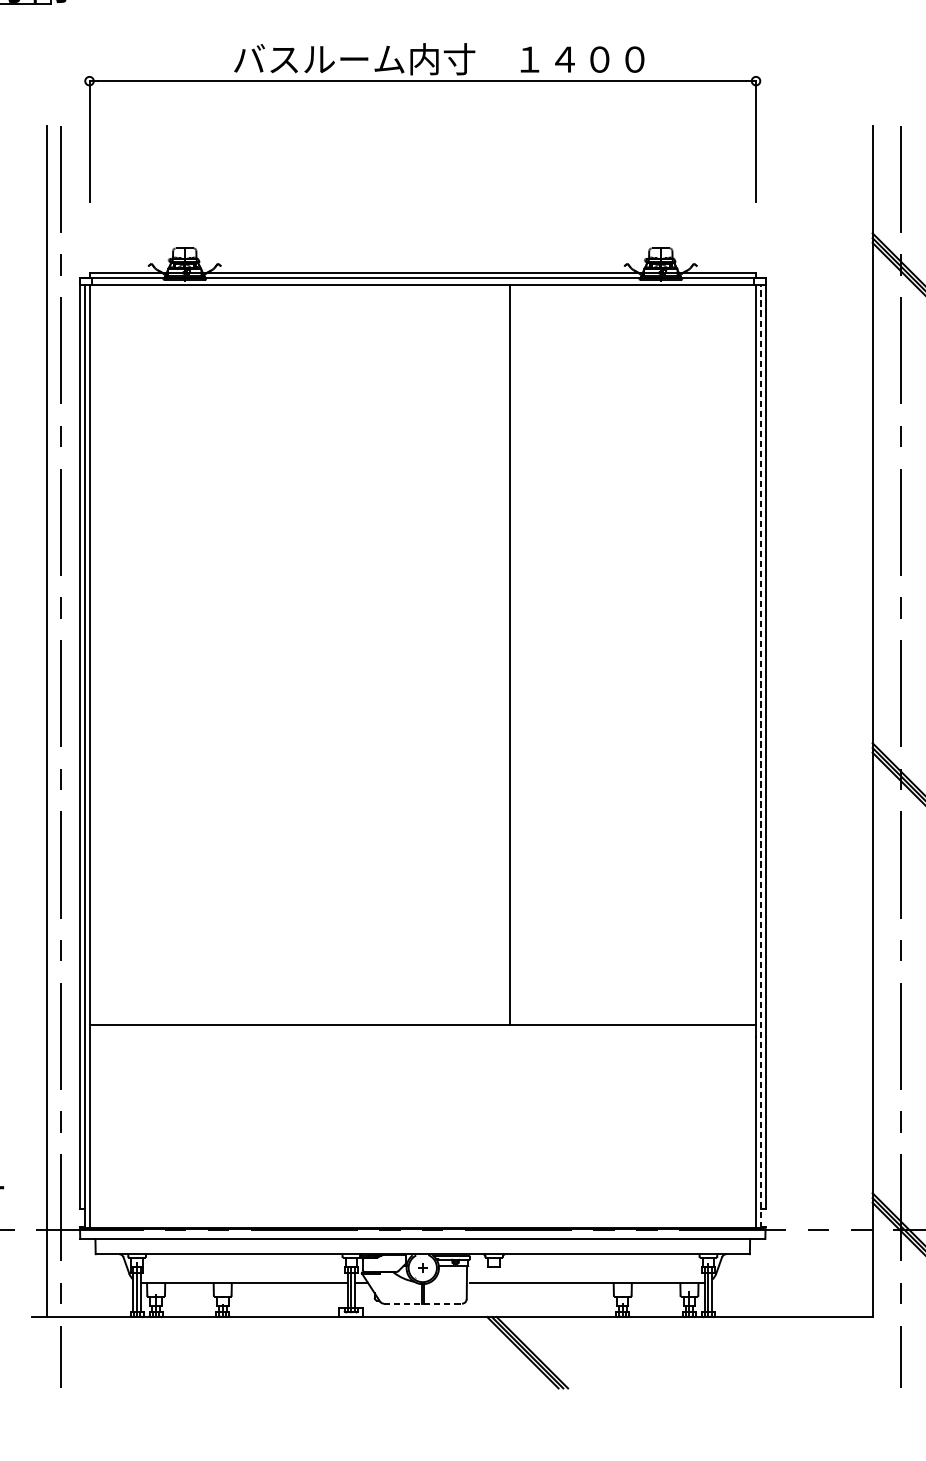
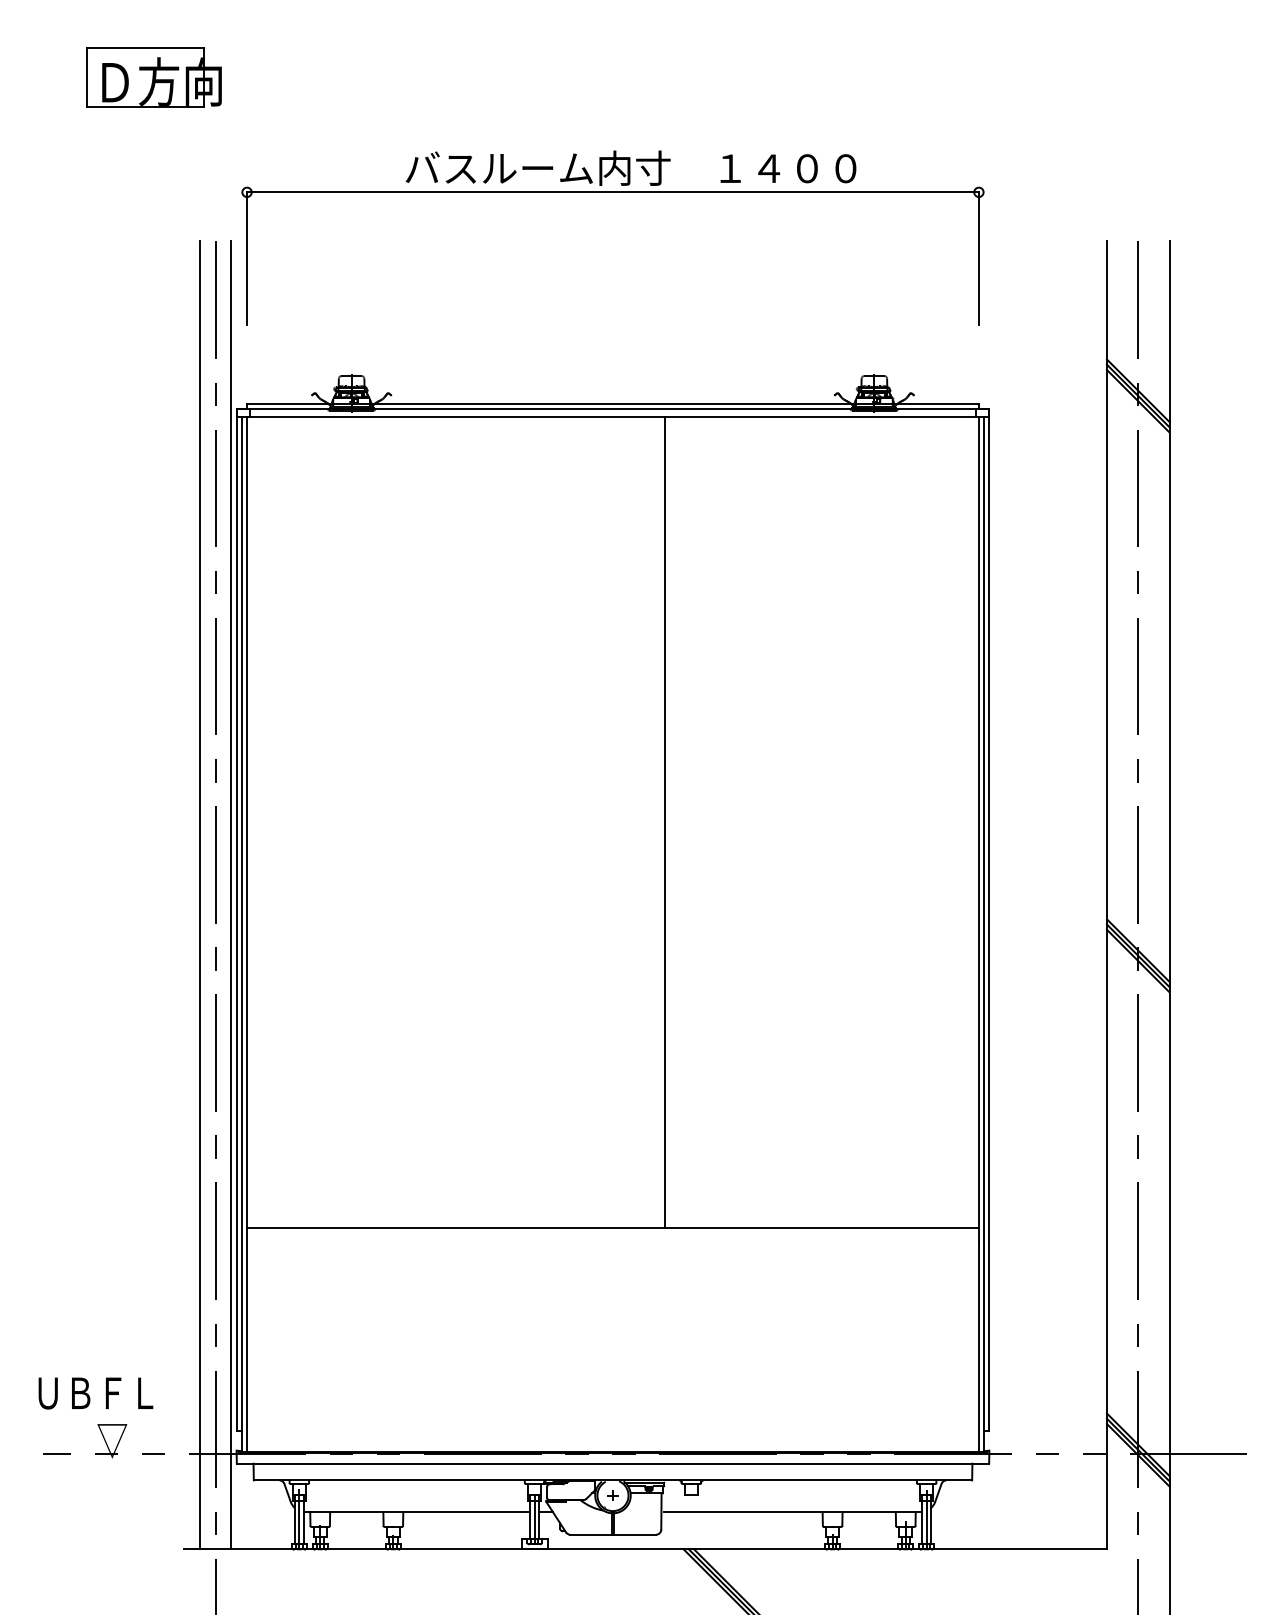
line: (509, 655) -> (665, 822), moved
line: (75, 721) -> (231, 895), added
line: (761, 757) -> (984, 934), dashed -> solid
line: (423, 1303) -> (613, 1534), dashed -> solid

